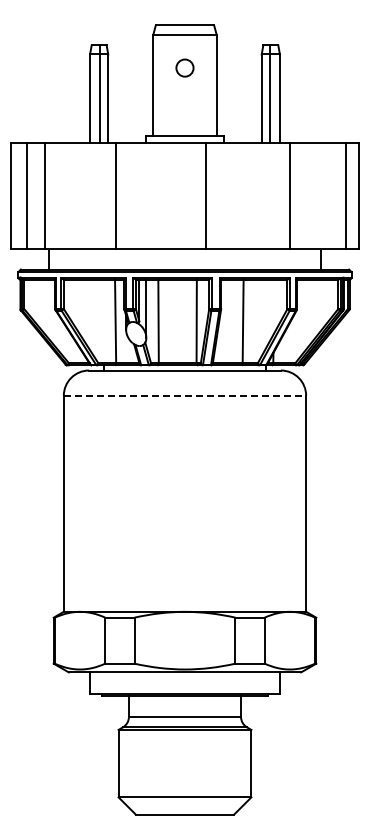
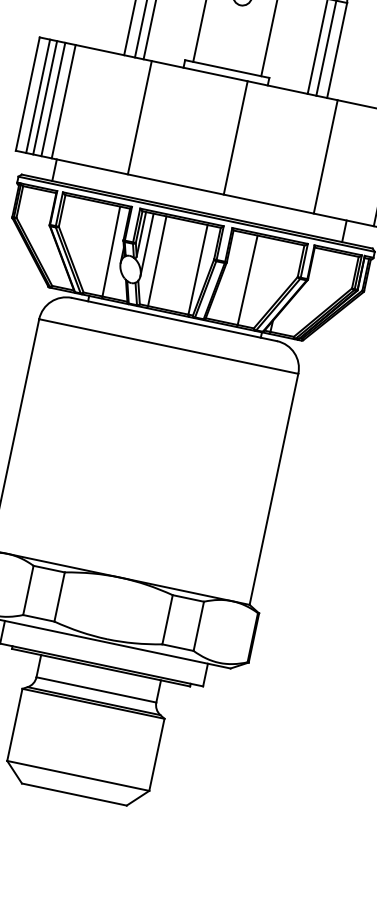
line: (20, 196) -> (37, 96), added
line: (35, 196) -> (53, 99), added
line: (185, 395) -> (169, 346), dashed -> solid

